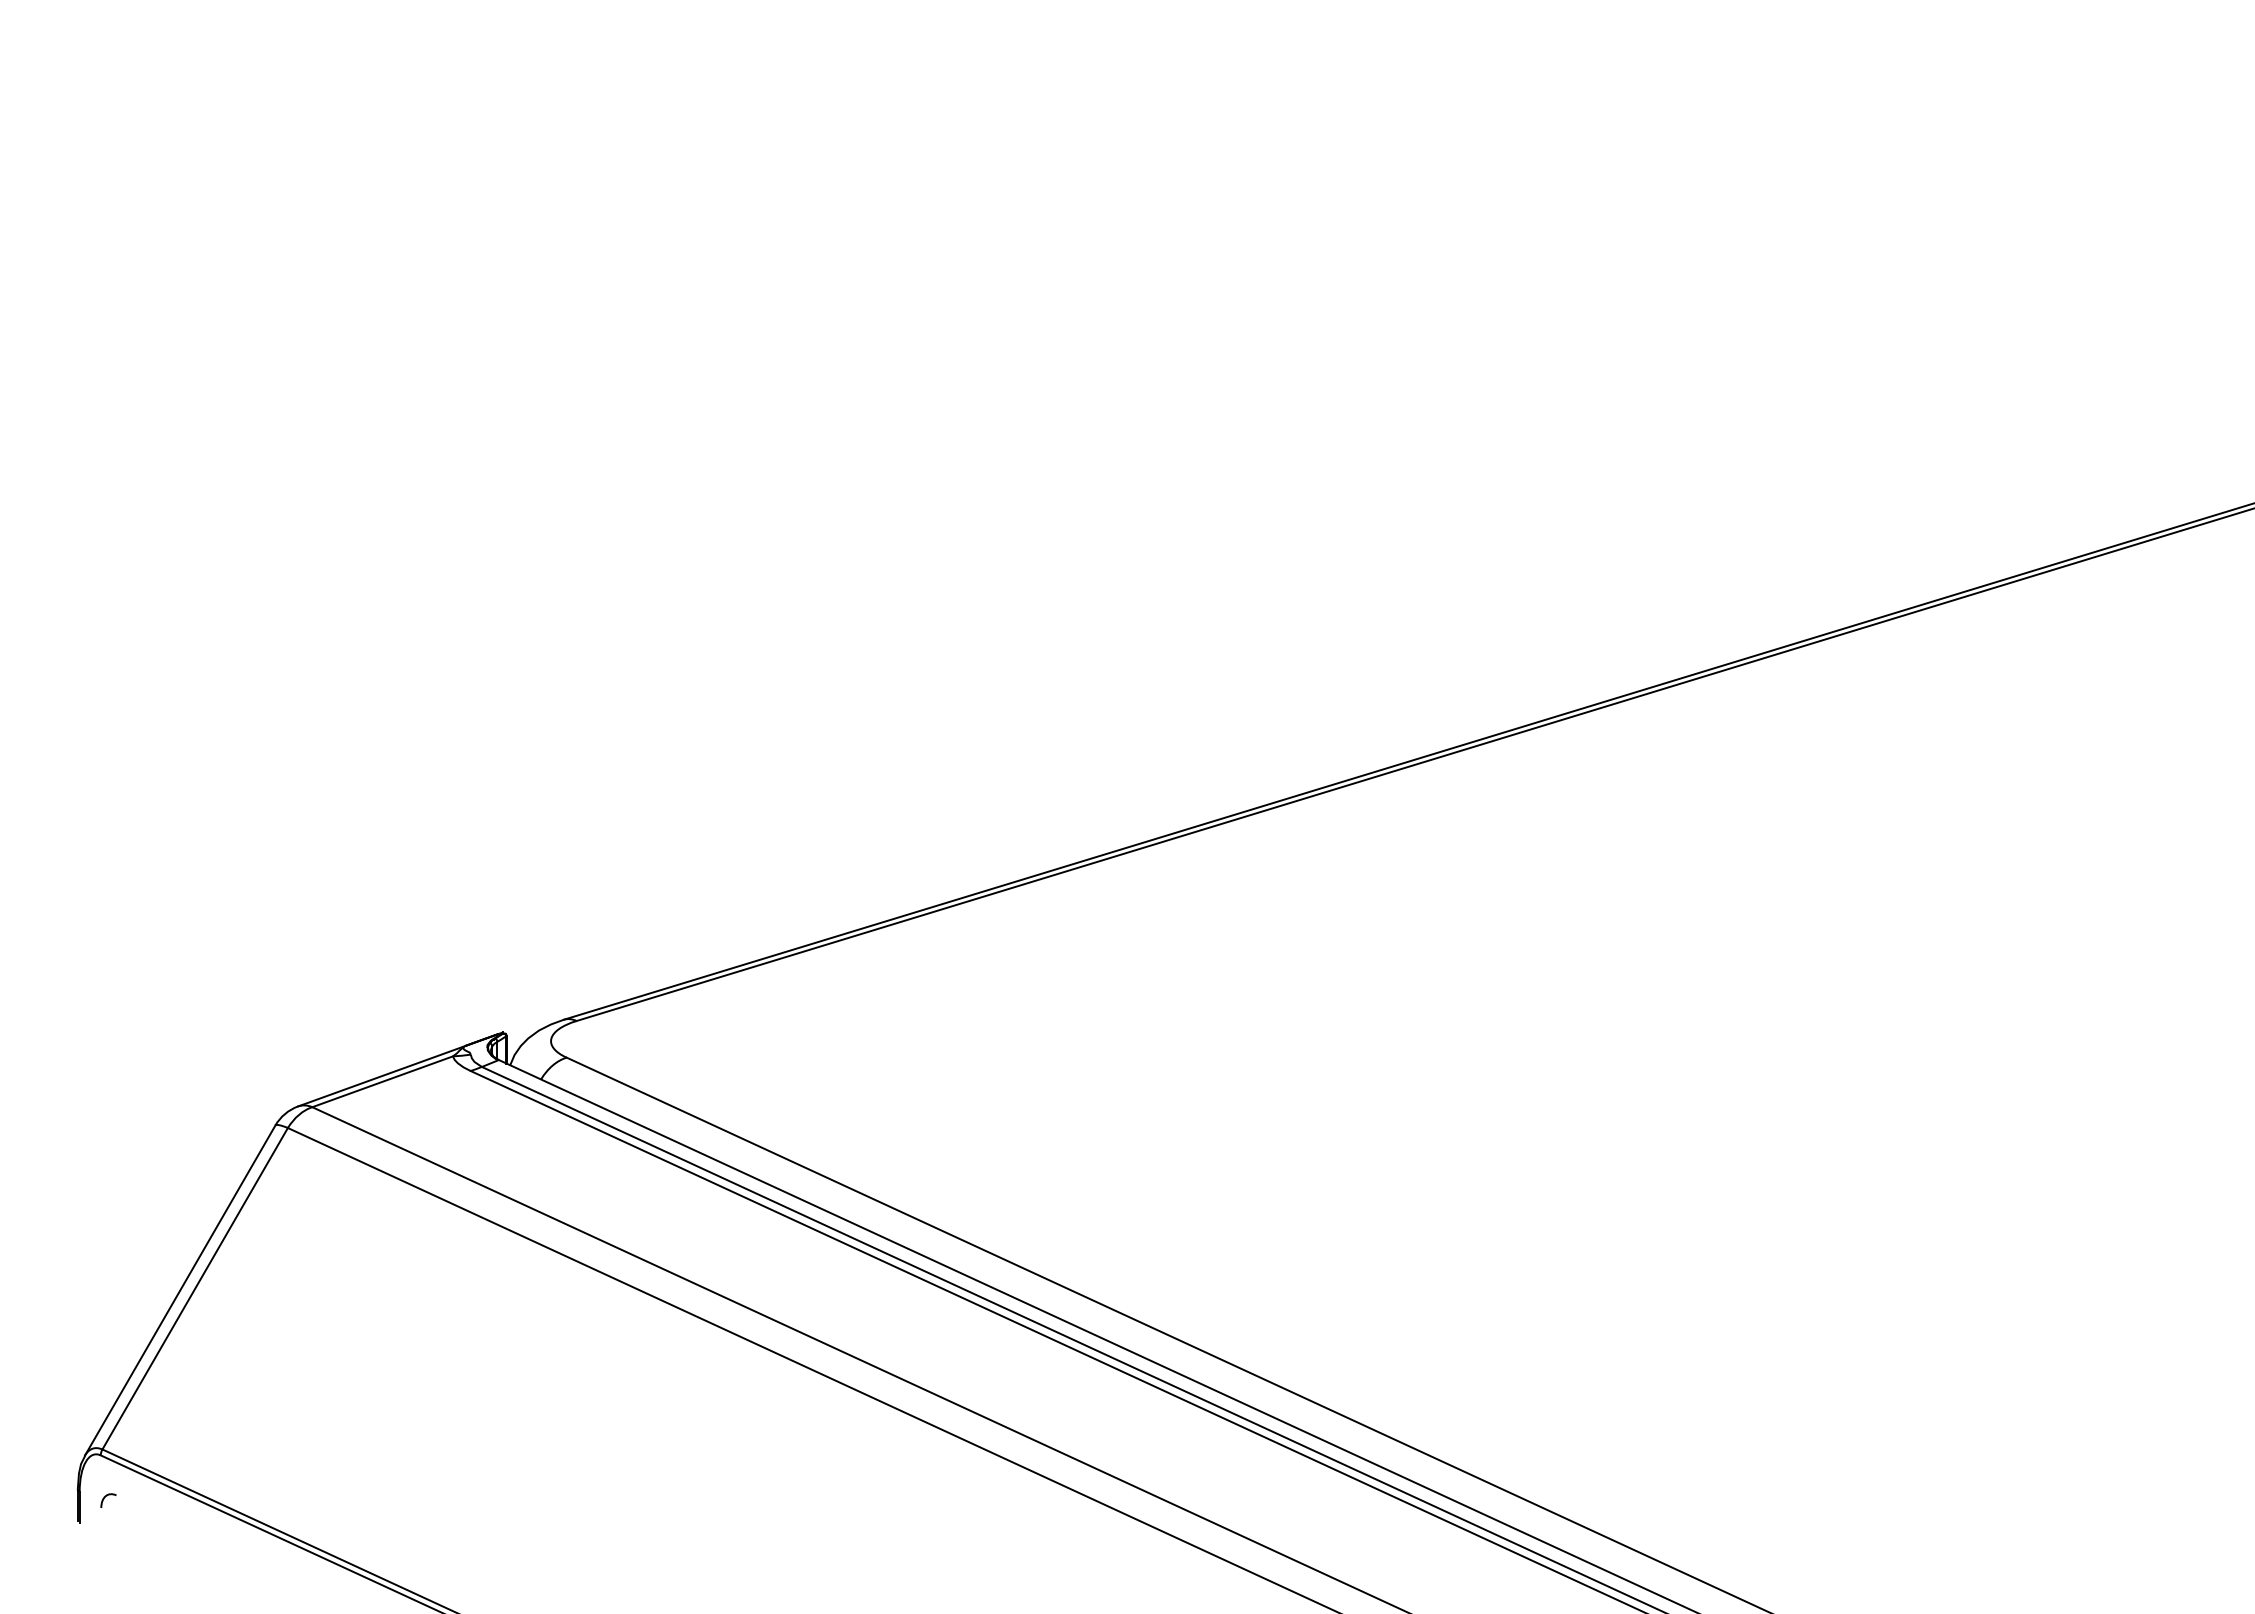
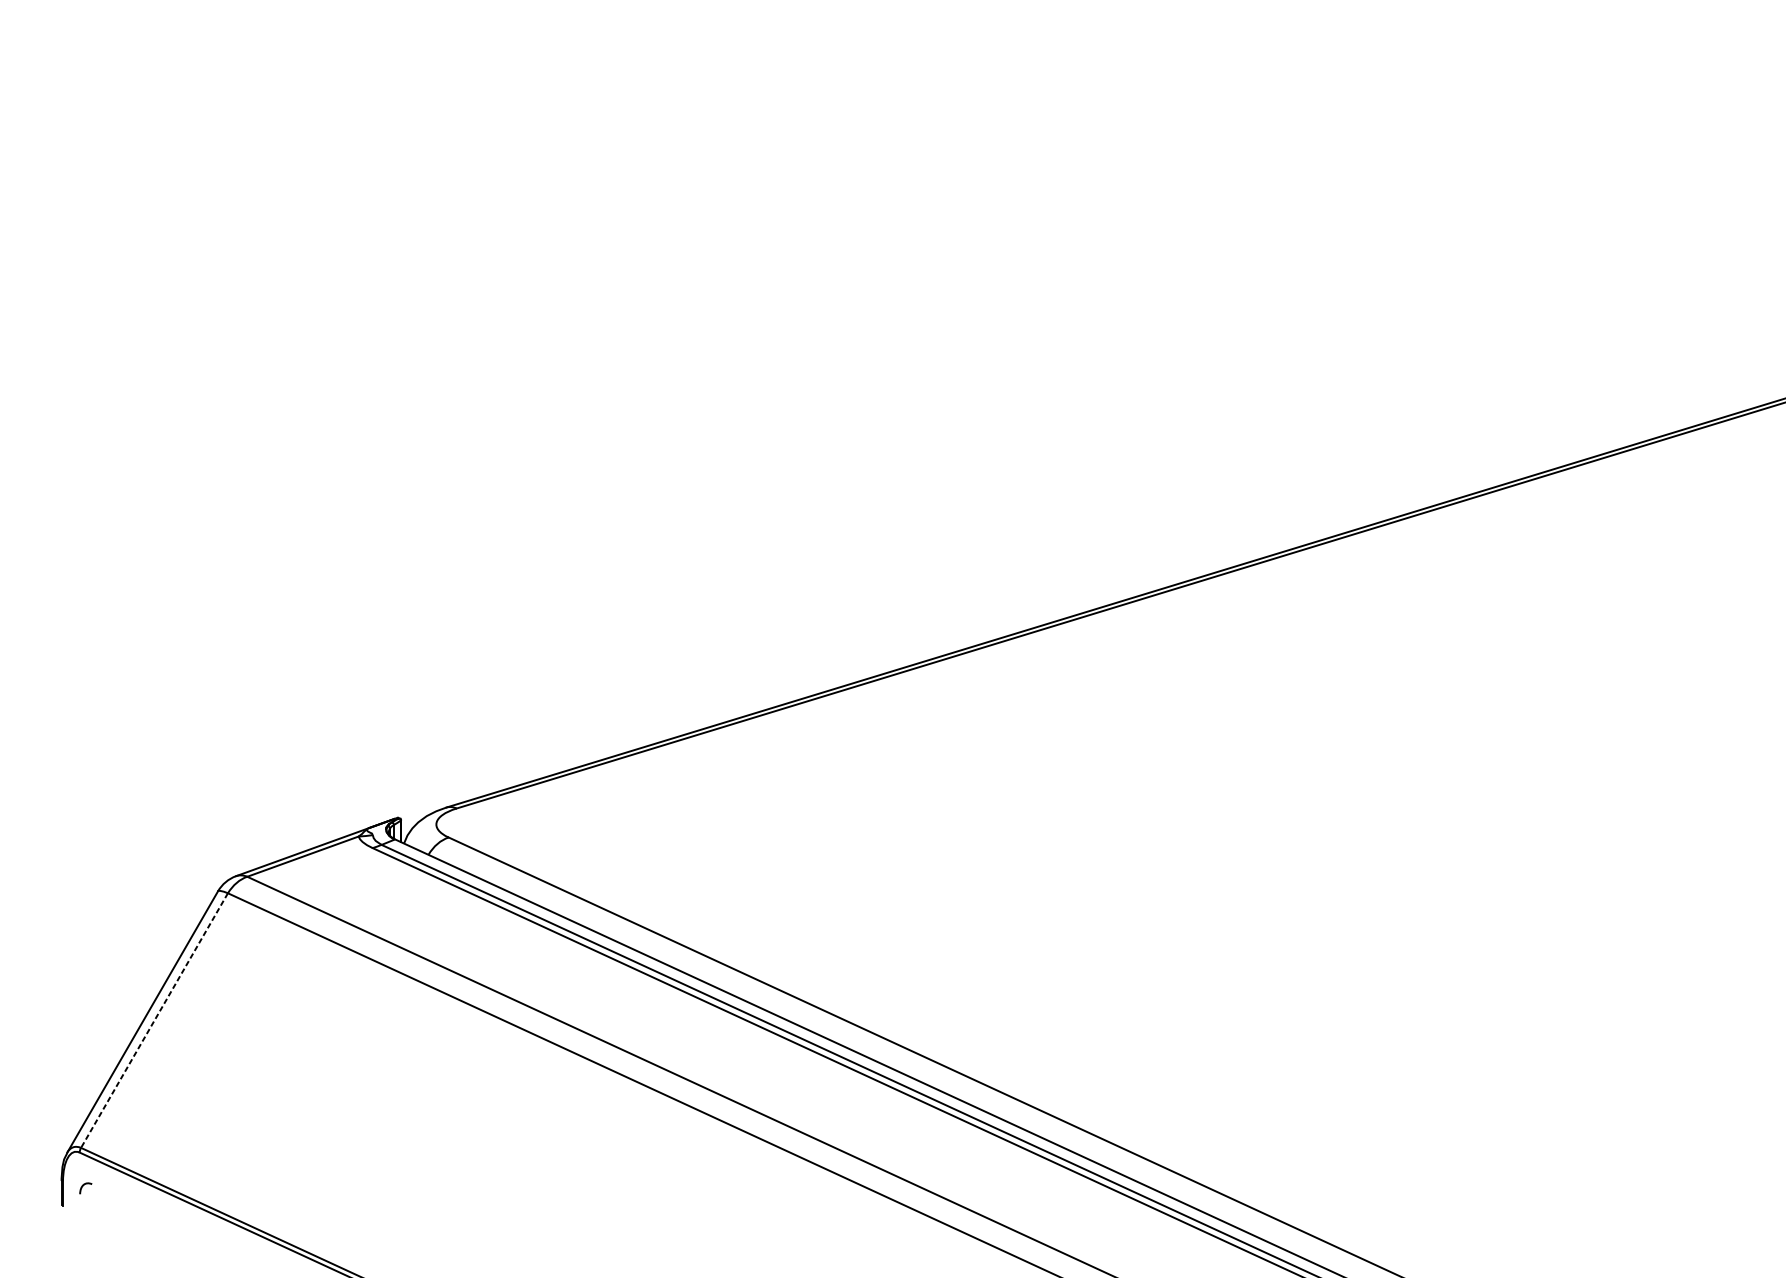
line: (195, 1288) -> (154, 1020), solid -> dashed

